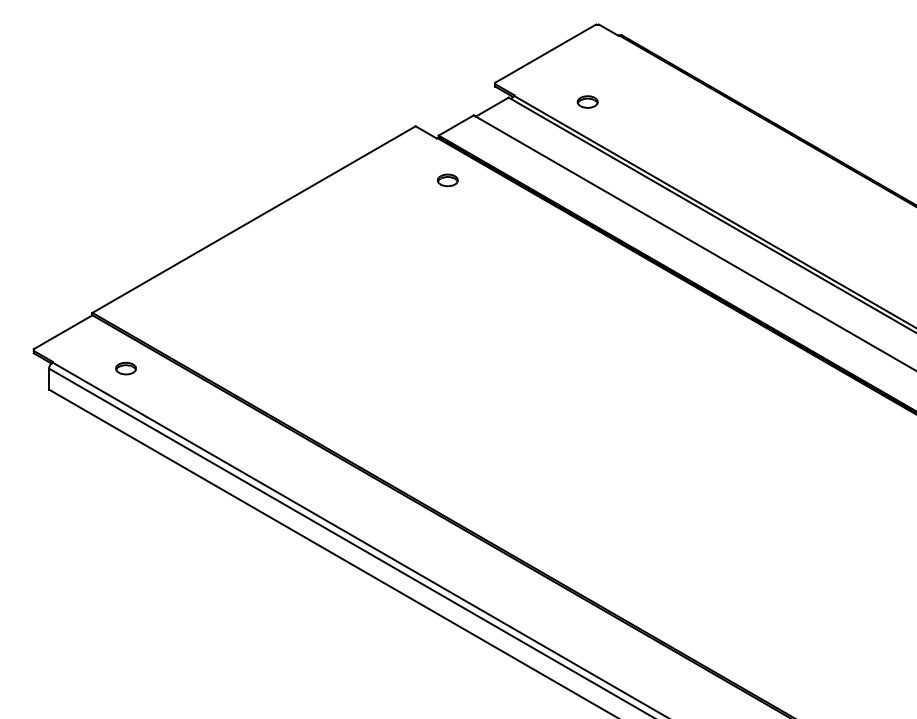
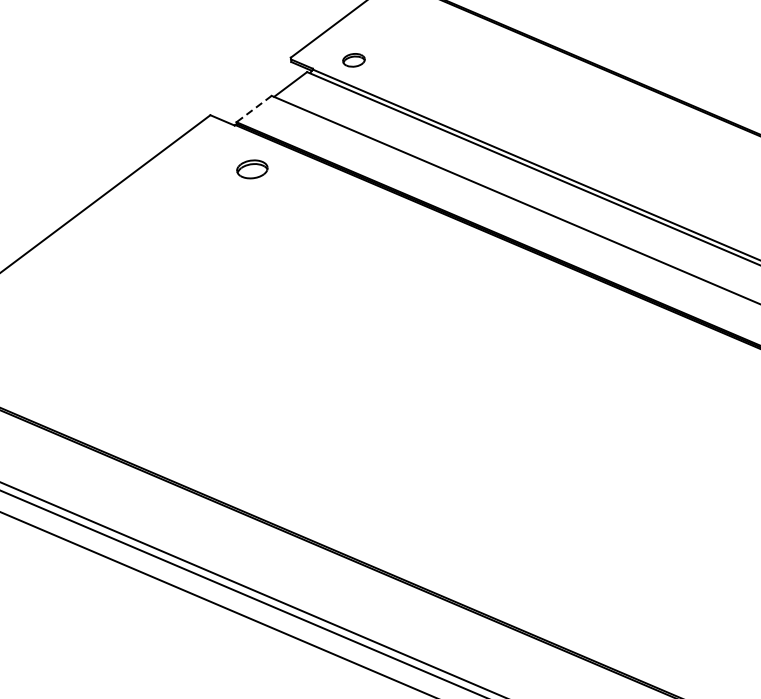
part: (587, 101) -> (353, 59), moved
line: (455, 125) -> (253, 109), solid -> dashed
part: (447, 180) -> (251, 169), size x1.4

